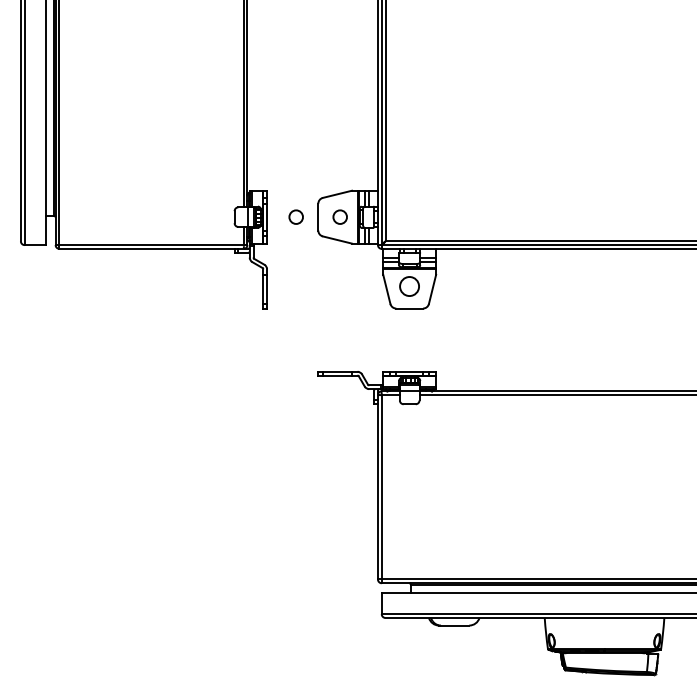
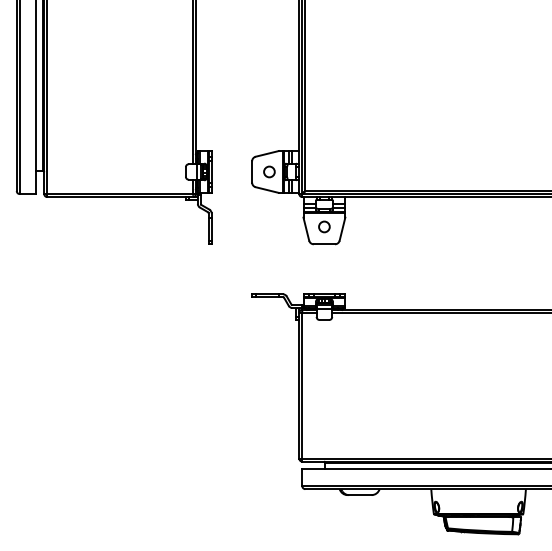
circle: (295, 216) -> (234, 171), removed
circle: (409, 286) -> (324, 226), size x0.71

